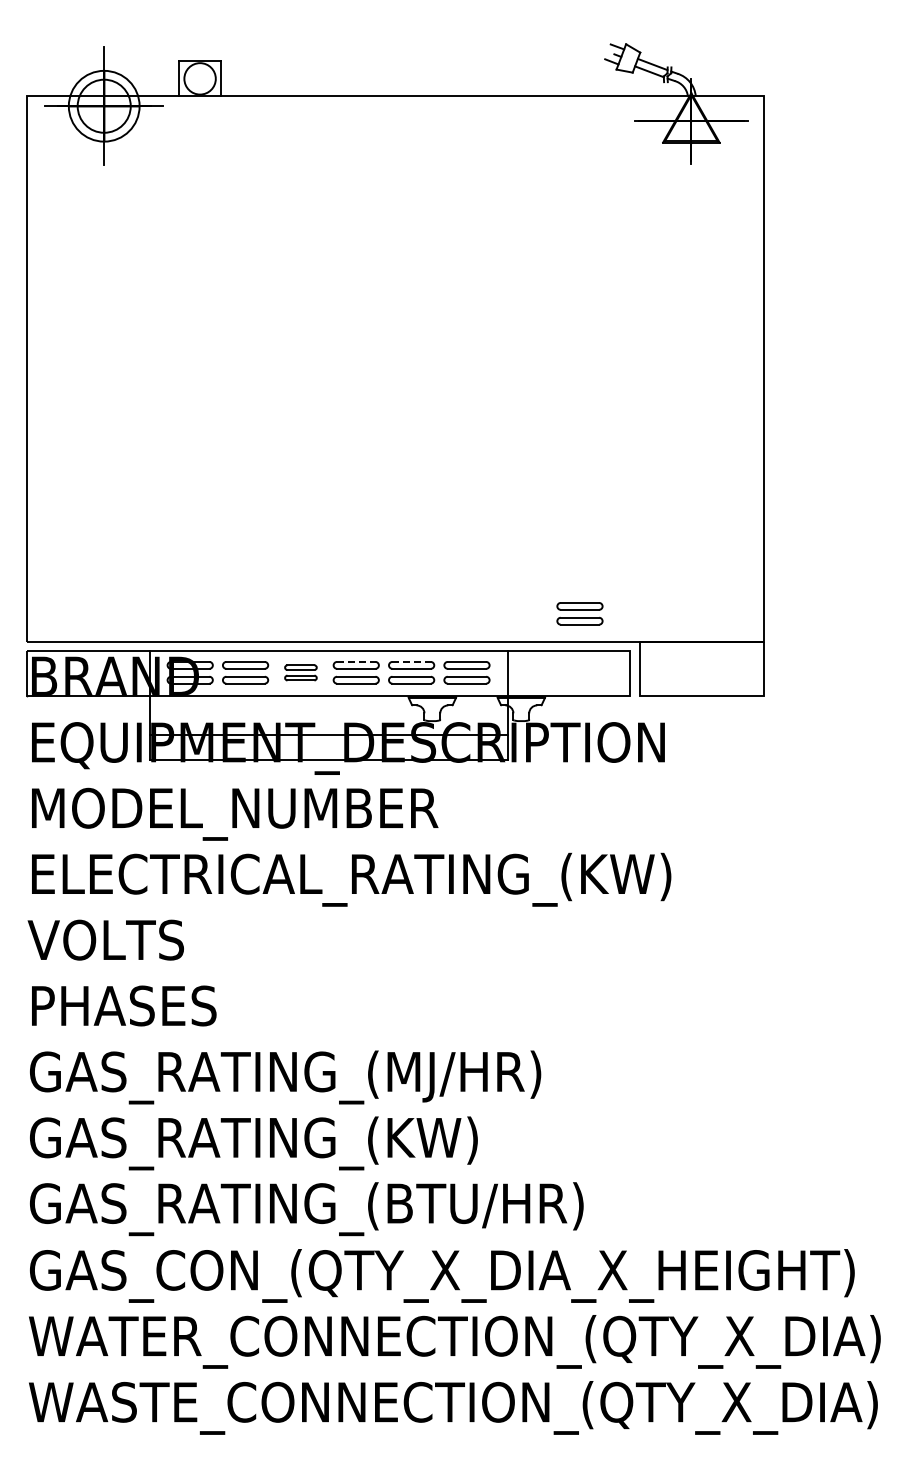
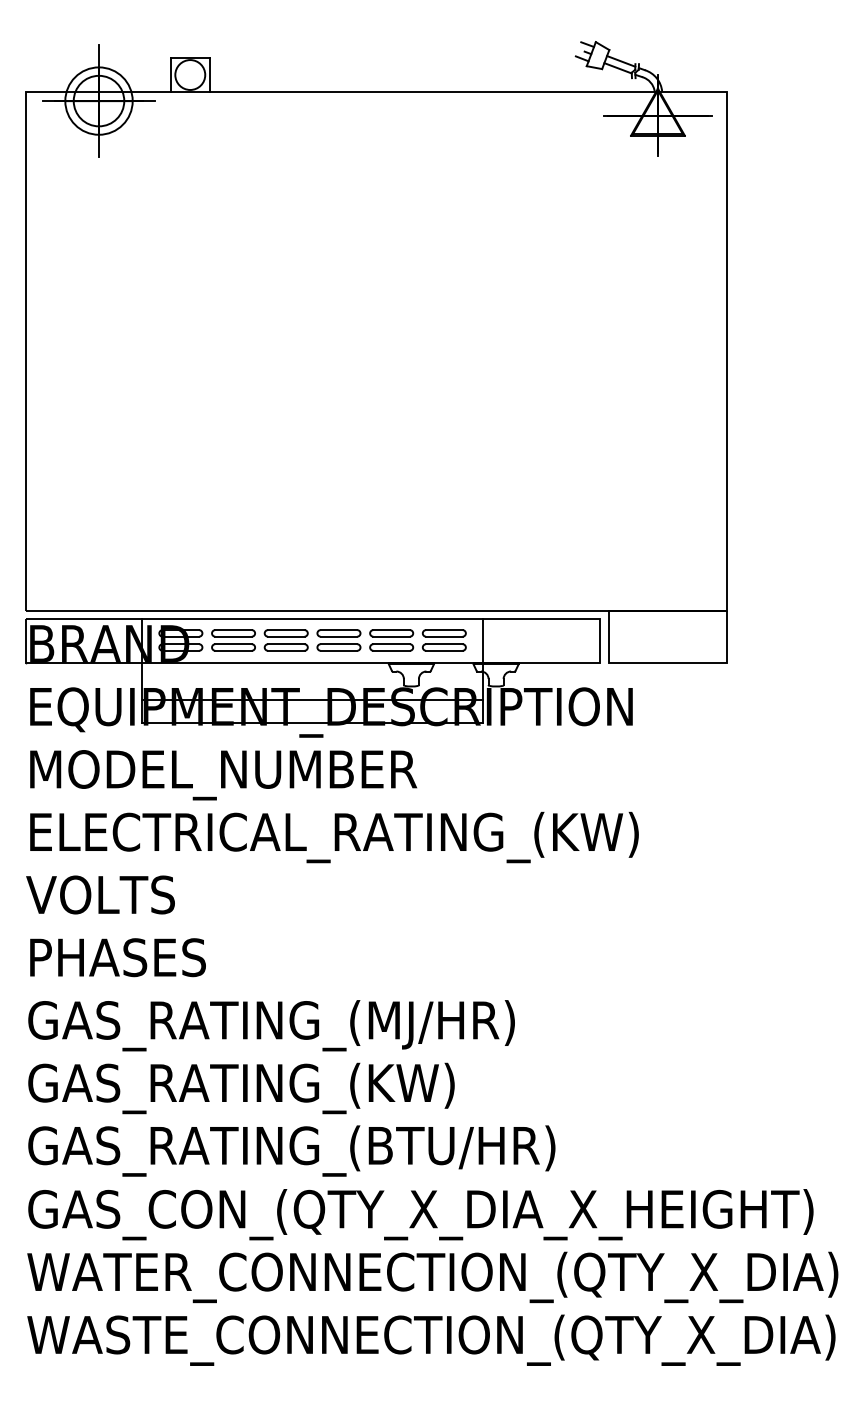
part: (579, 613) -> (551, 584), removed
line: (356, 661) -> (339, 629), dashed -> solid
line: (412, 661) -> (392, 629), dashed -> solid
part: (300, 672) -> (285, 640), size x1.43

